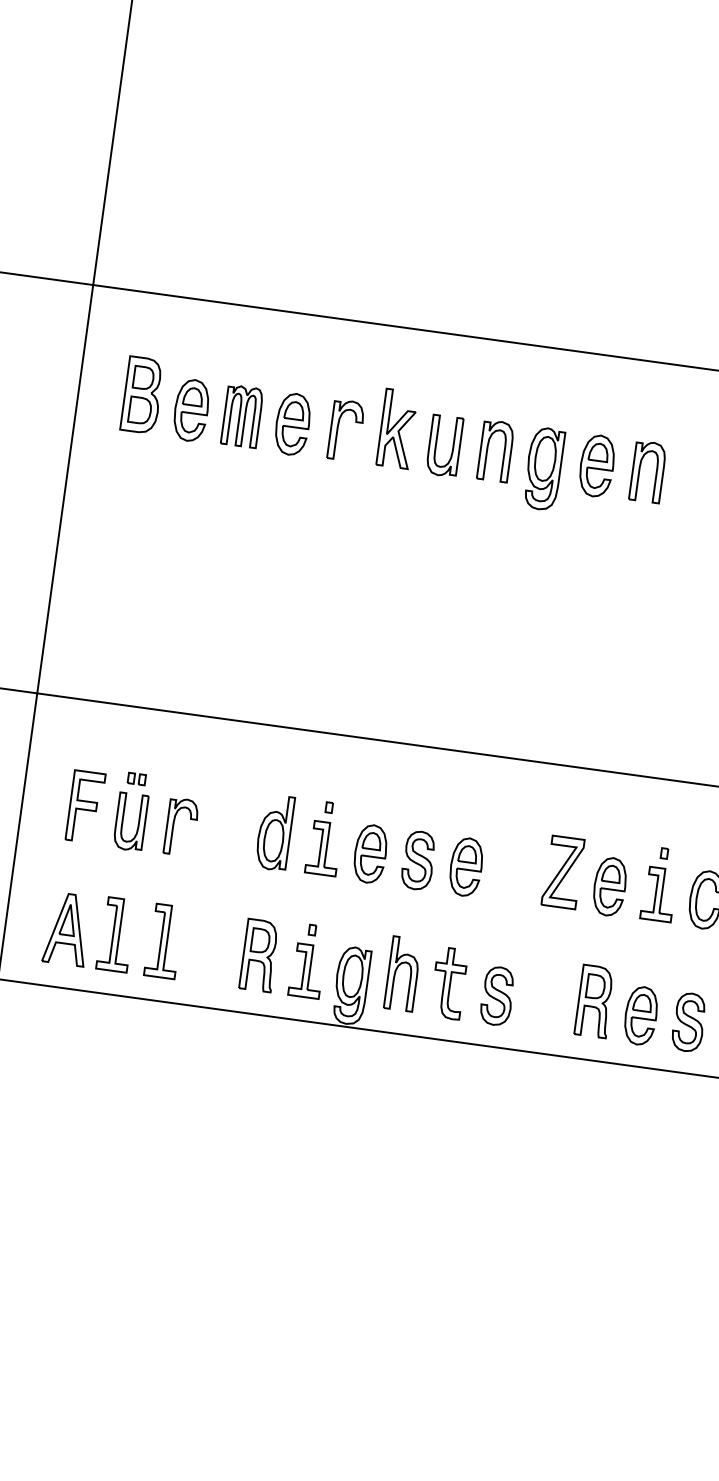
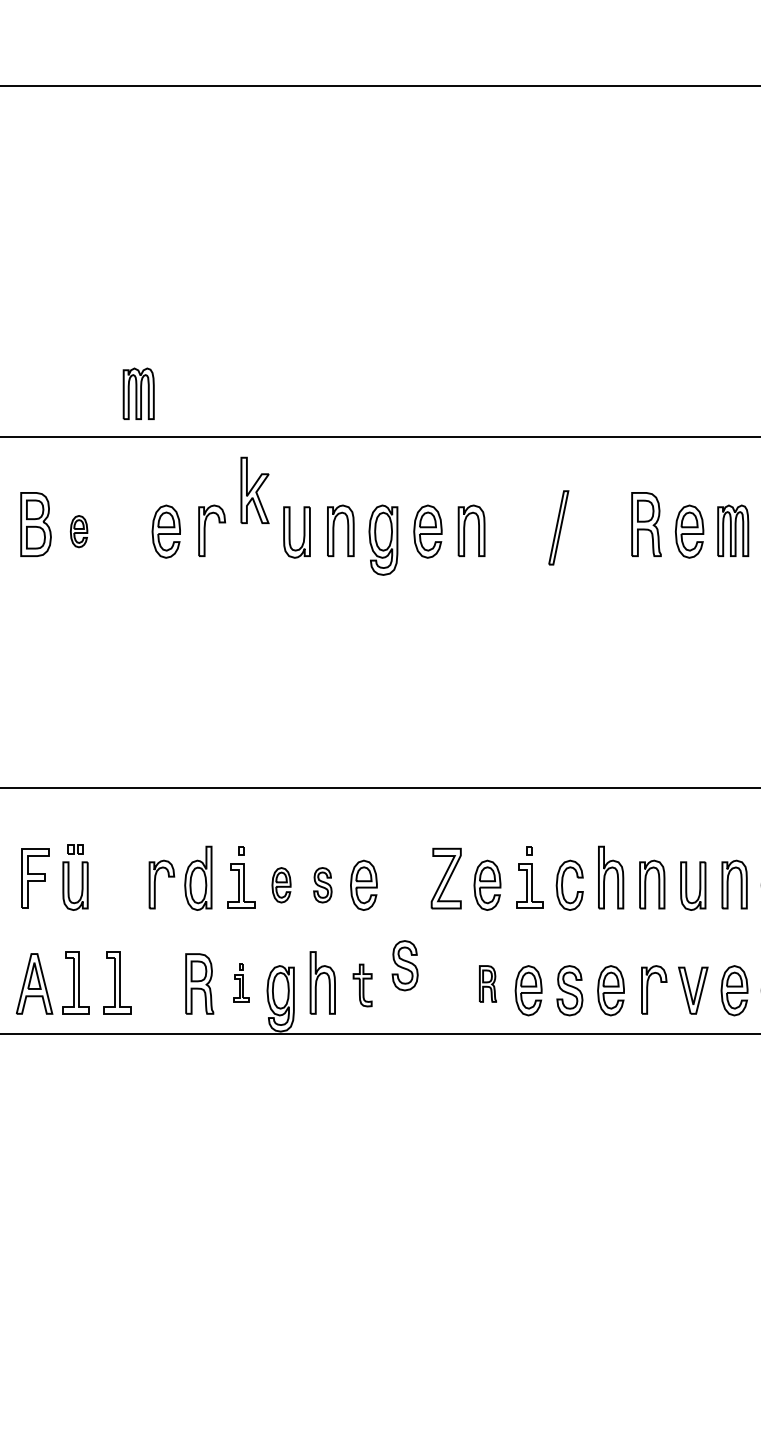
part: (190, 410) -> (78, 531), size x0.6
part: (242, 415) -> (138, 393), moved
part: (396, 427) -> (254, 489), moved
part: (180, 826) -> (161, 884), moved
part: (370, 852) -> (281, 884), size x0.7
part: (418, 859) -> (322, 884), size x0.7
part: (308, 960) -> (241, 982), size x0.6
part: (448, 983) -> (362, 985), size x0.7
part: (496, 995) -> (404, 965), moved
part: (594, 1000) -> (487, 983), size x0.6

